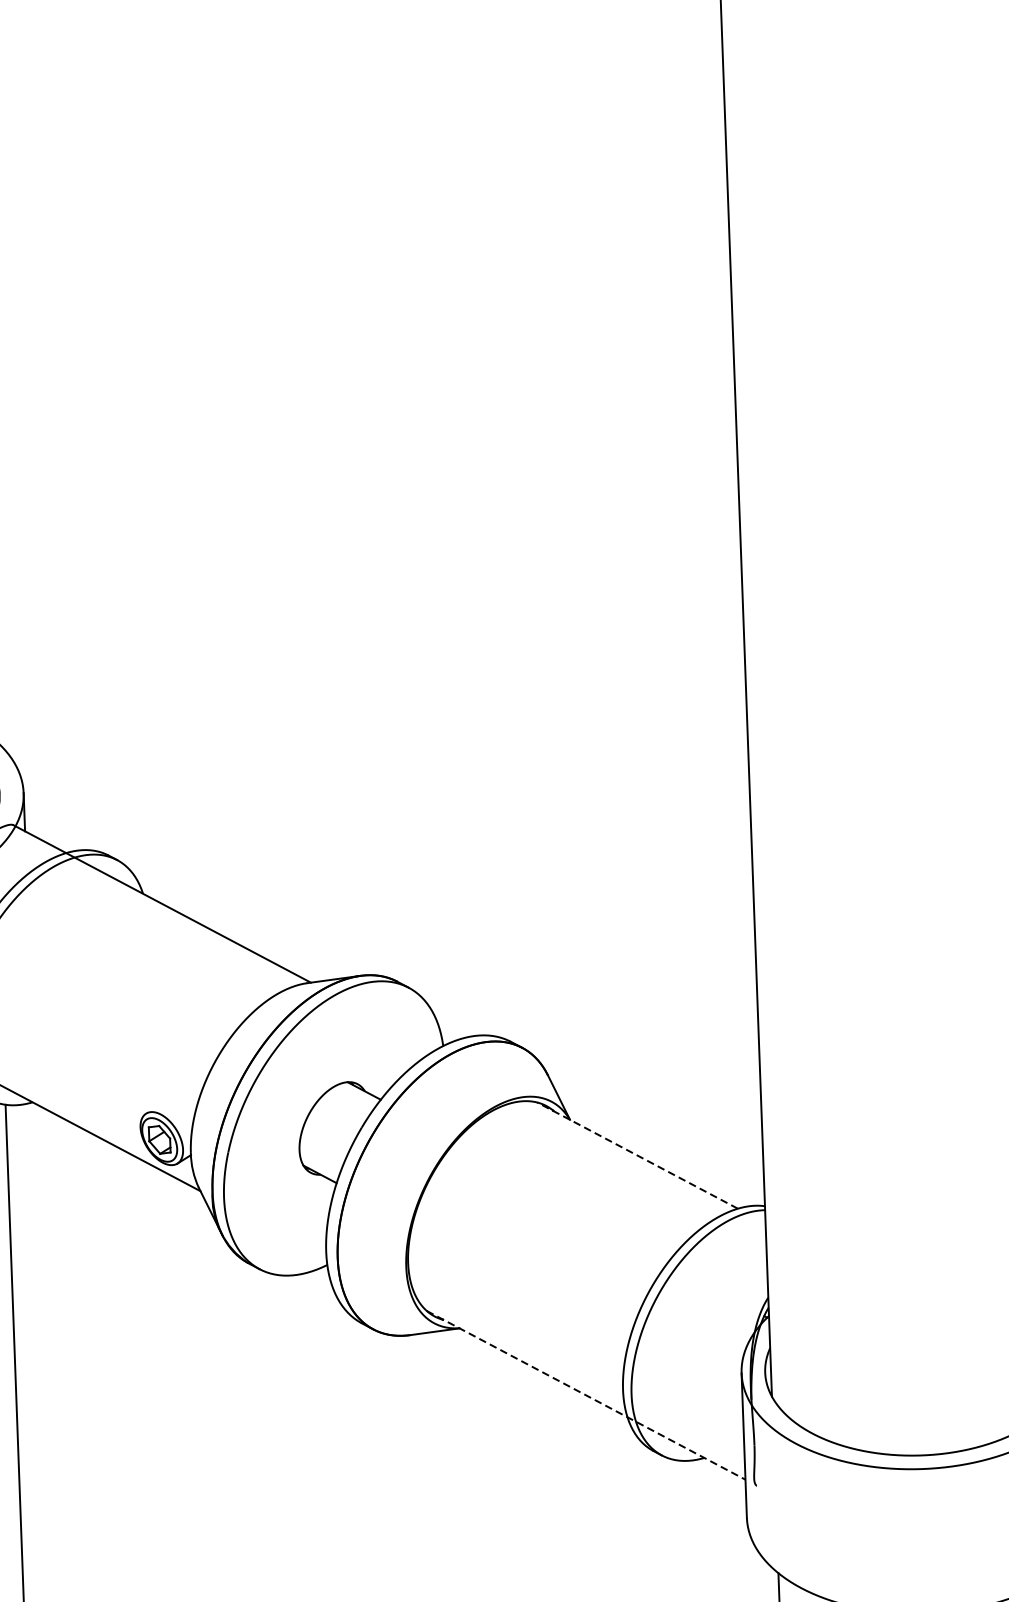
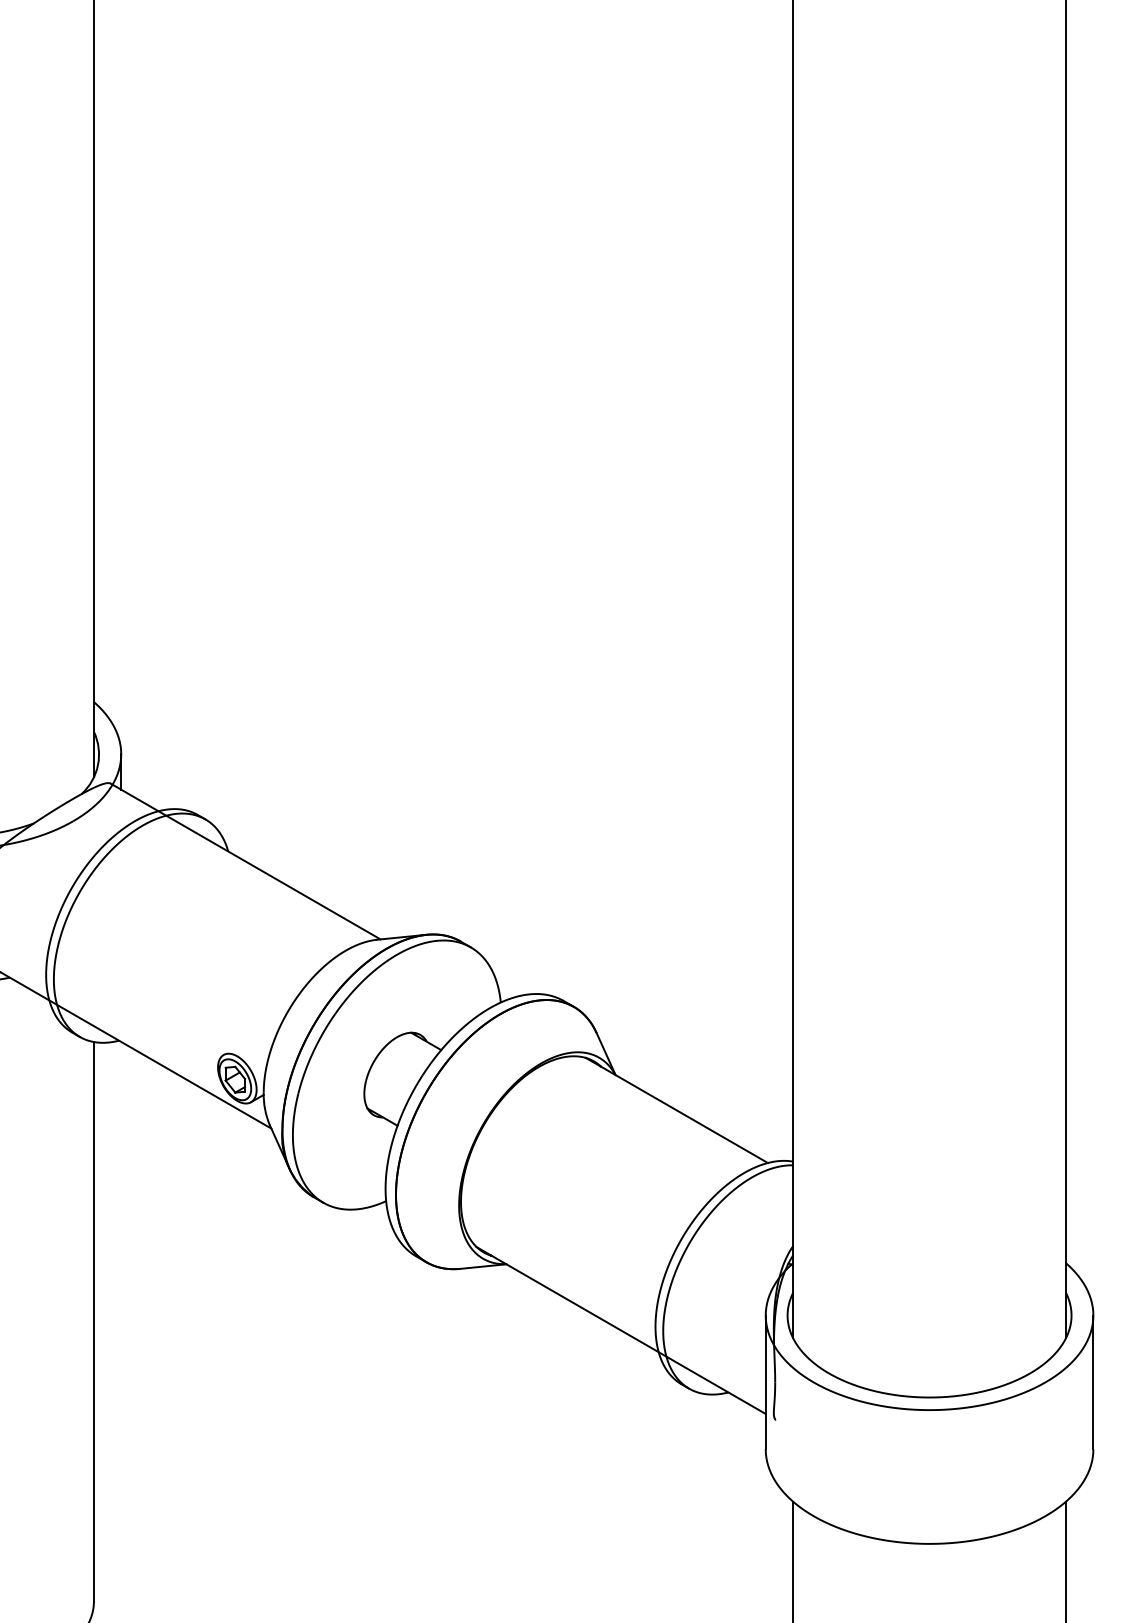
line: (637, 1155) -> (676, 1110), dashed -> solid
line: (586, 1395) -> (621, 1330), dashed -> solid

